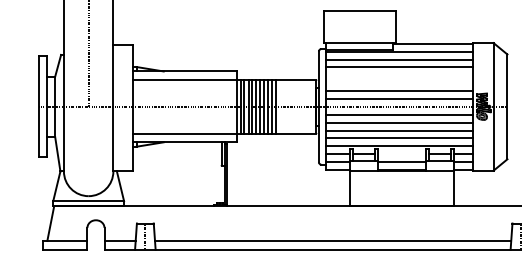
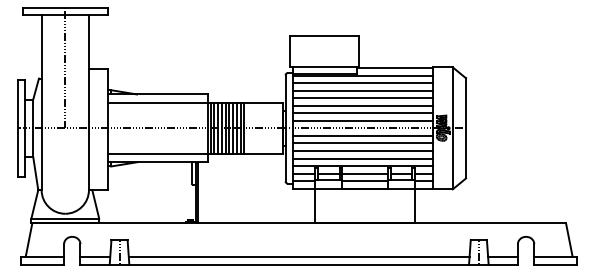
line: (399, 75) -> (362, 98), added
line: (399, 82) -> (362, 105), added
line: (401, 154) -> (364, 173), added

